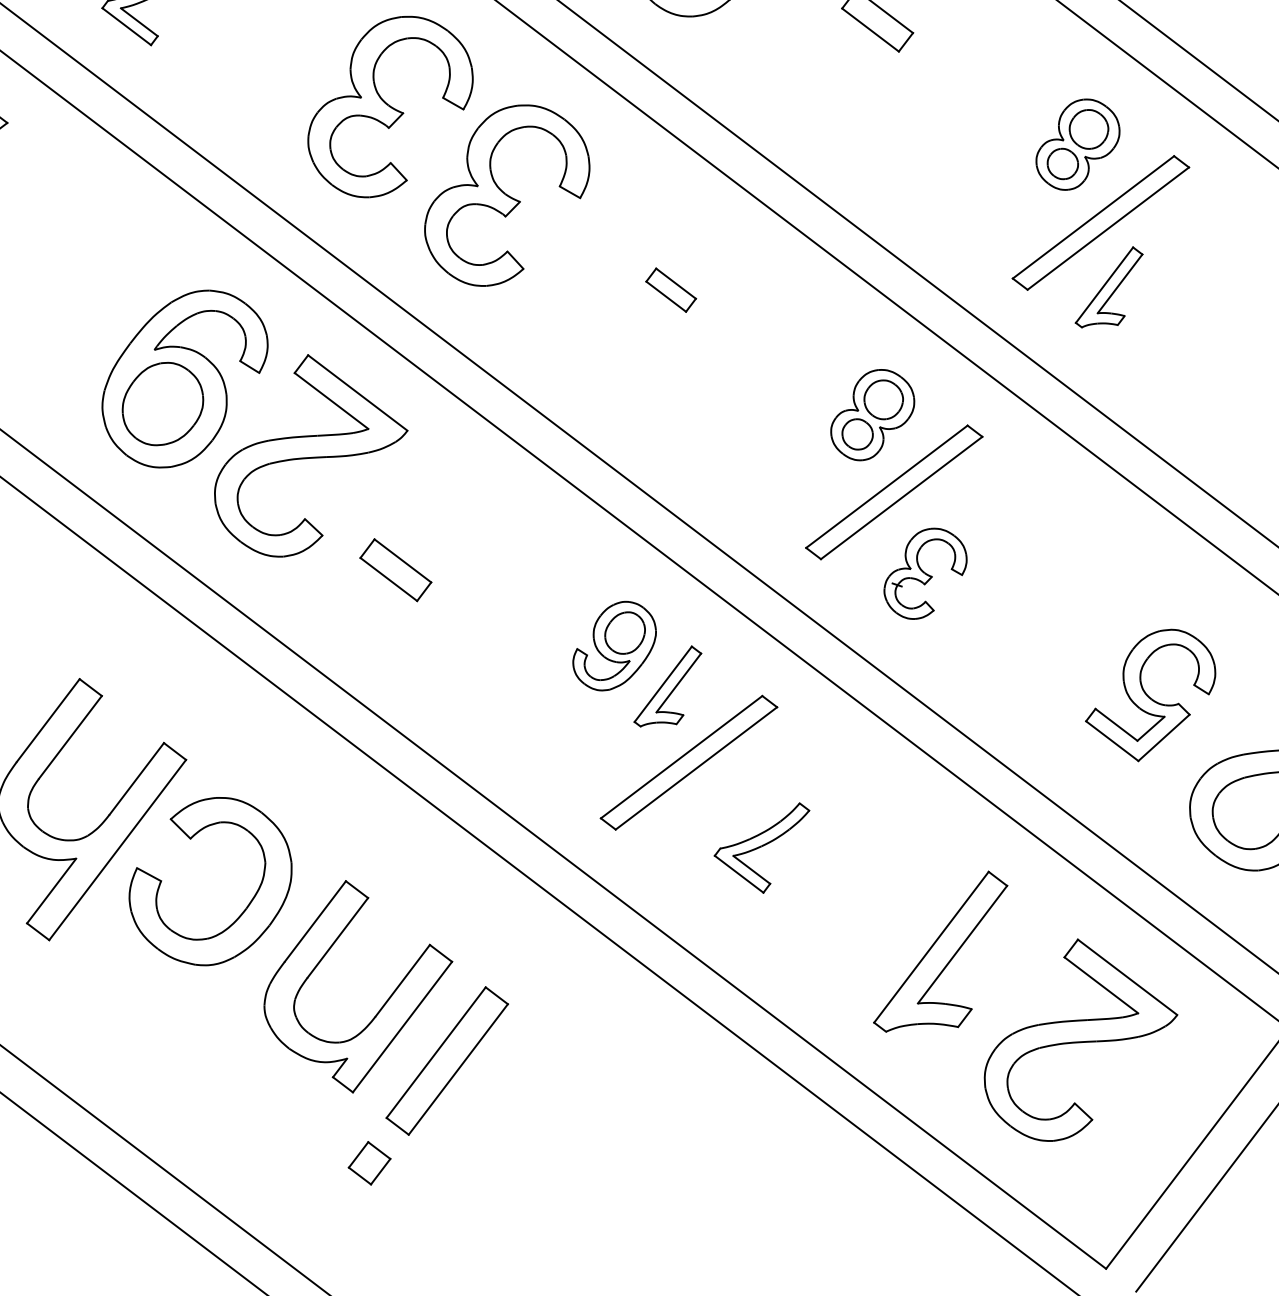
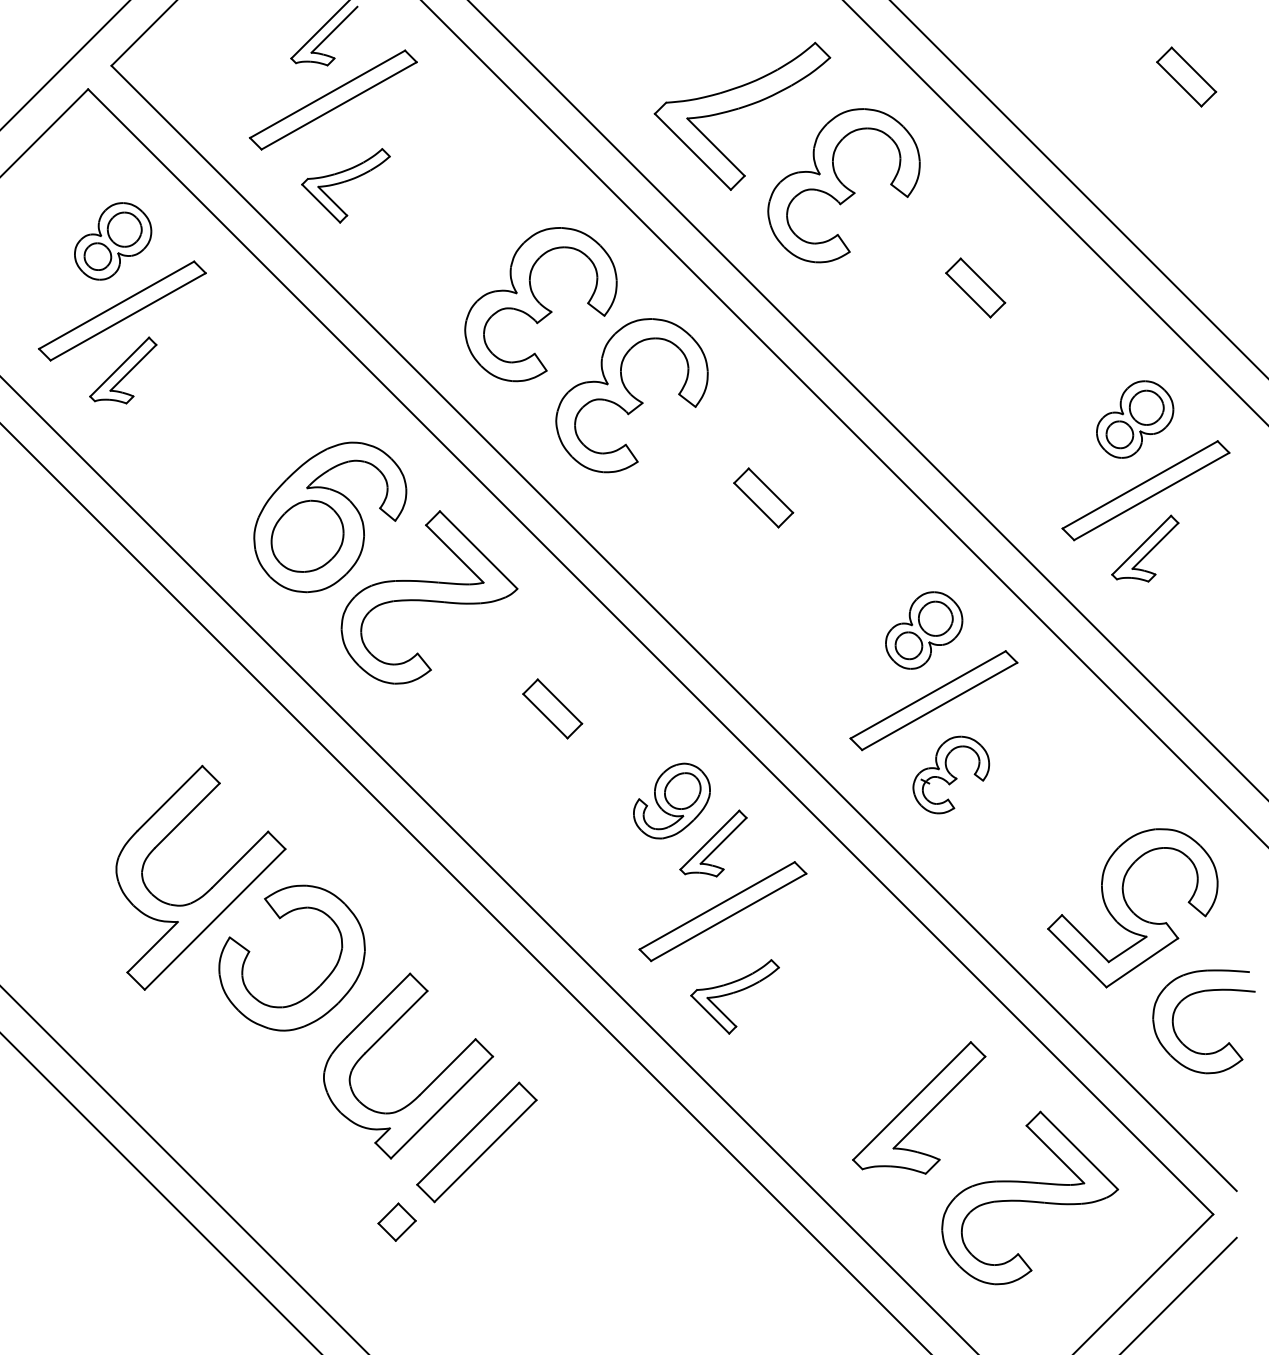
part: (670, 289) -> (763, 497), size x1.43
part: (395, 569) -> (552, 708), moved
part: (1150, 696) -> (1132, 908), size x1.43
part: (763, 850) -> (734, 996), moved

